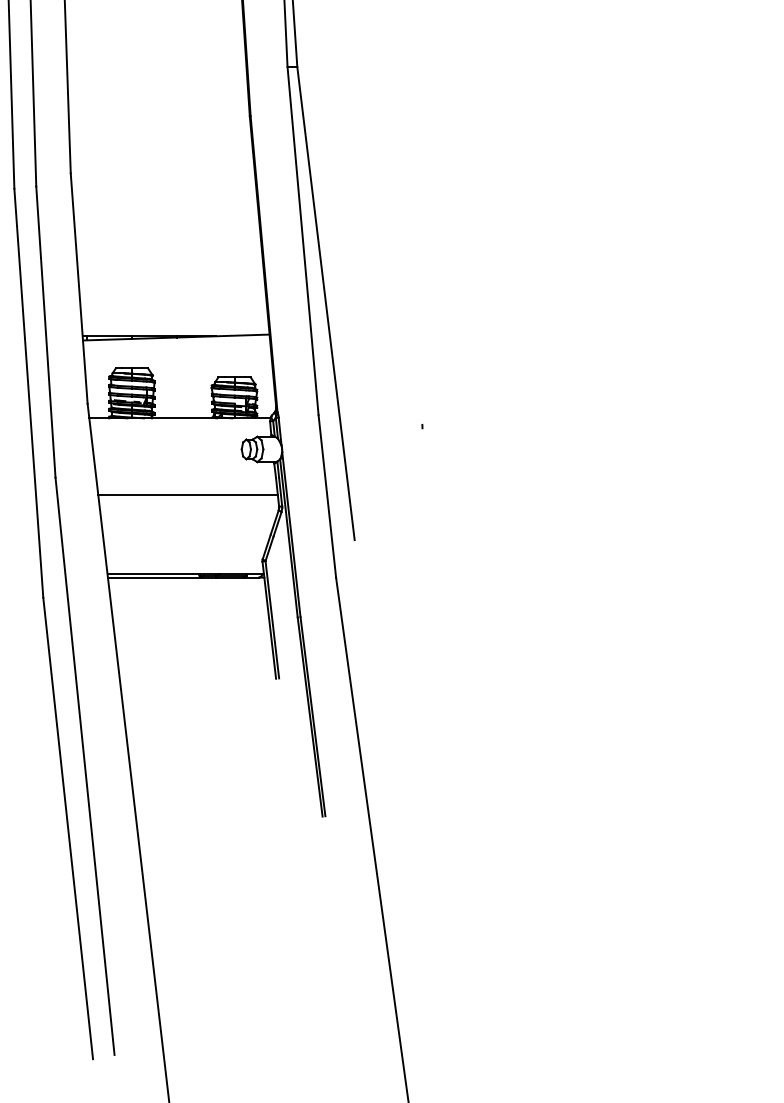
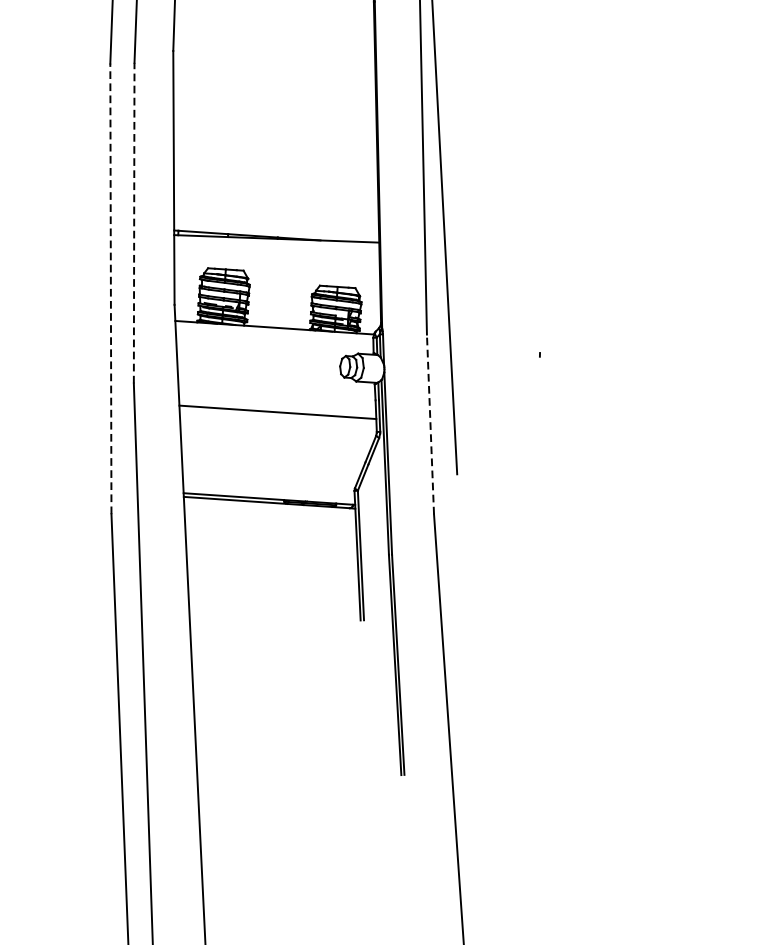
line: (45, 332) -> (133, 223), solid -> dashed
line: (28, 392) -> (110, 288), solid -> dashed
line: (327, 496) -> (430, 424), solid -> dashed

